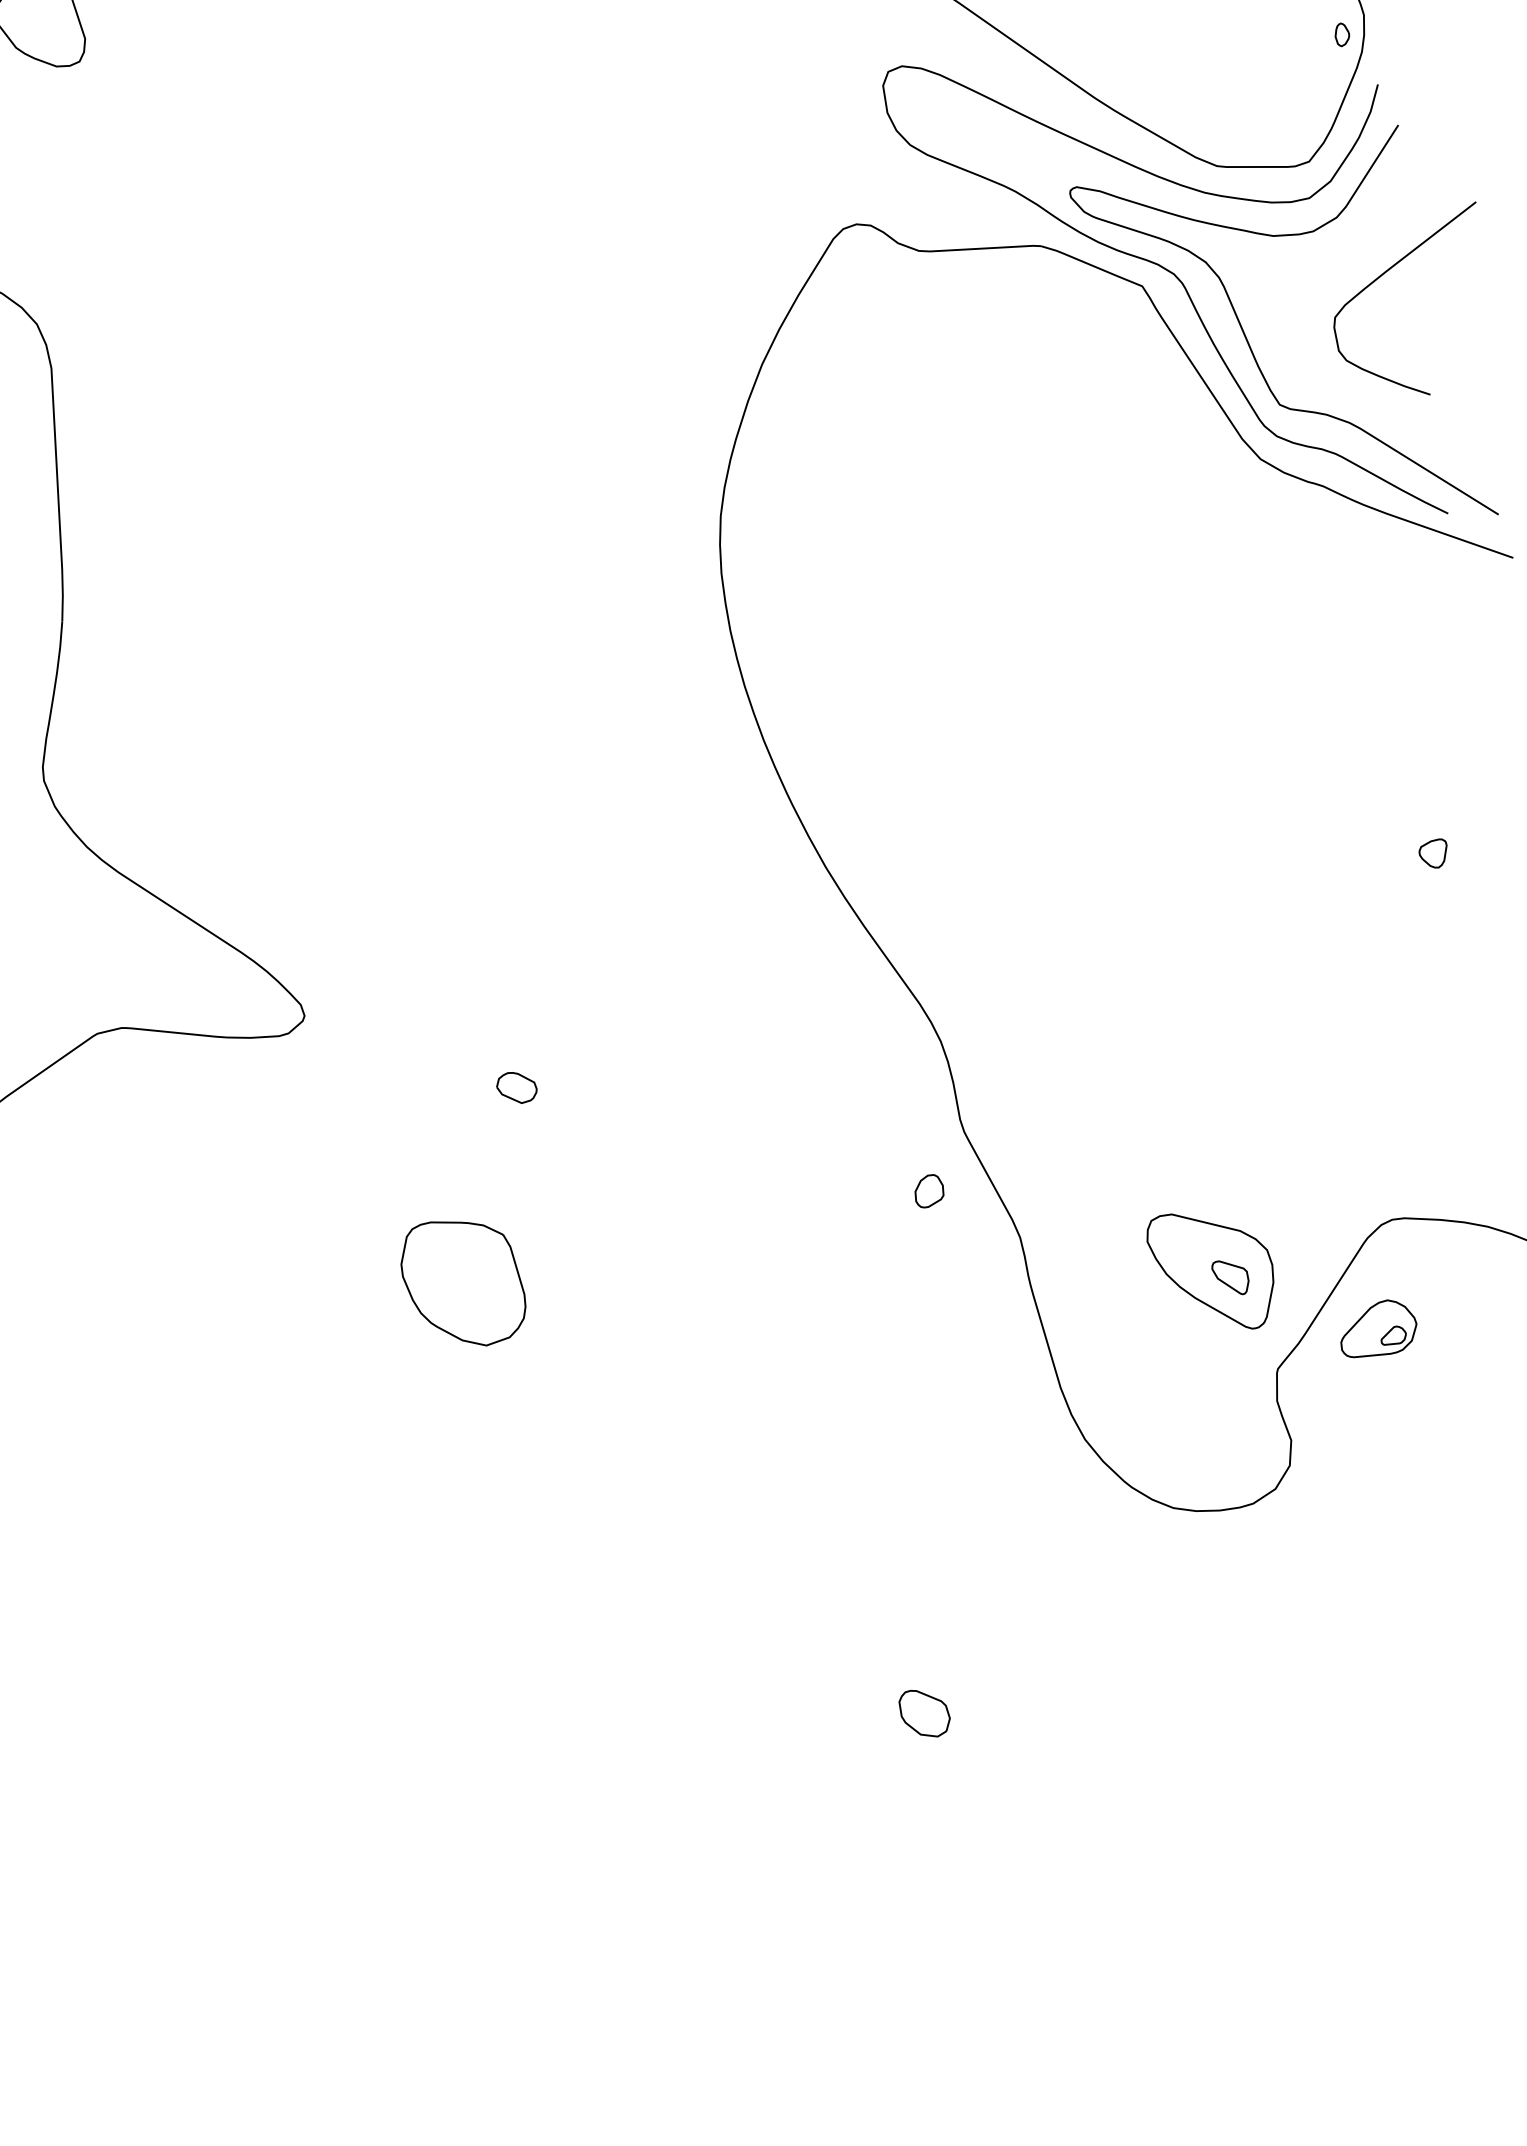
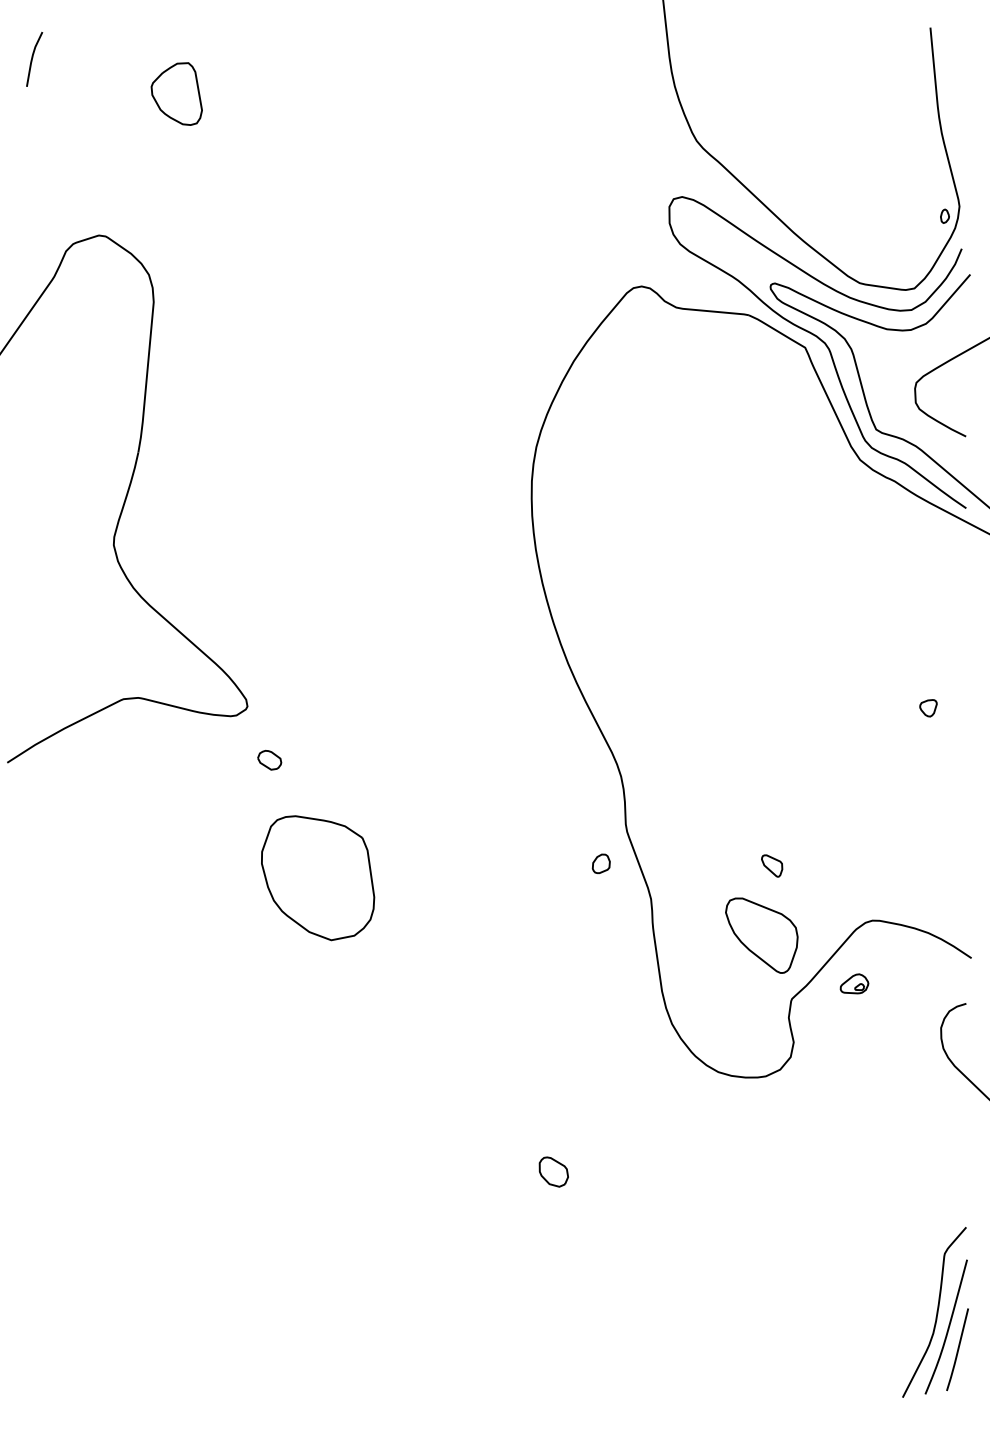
part: (516, 1088) -> (269, 760), moved
part: (1231, 1276) -> (772, 865), moved
part: (463, 1282) -> (318, 877), size x1.6
part: (1377, 1328) -> (854, 983), size x0.6

